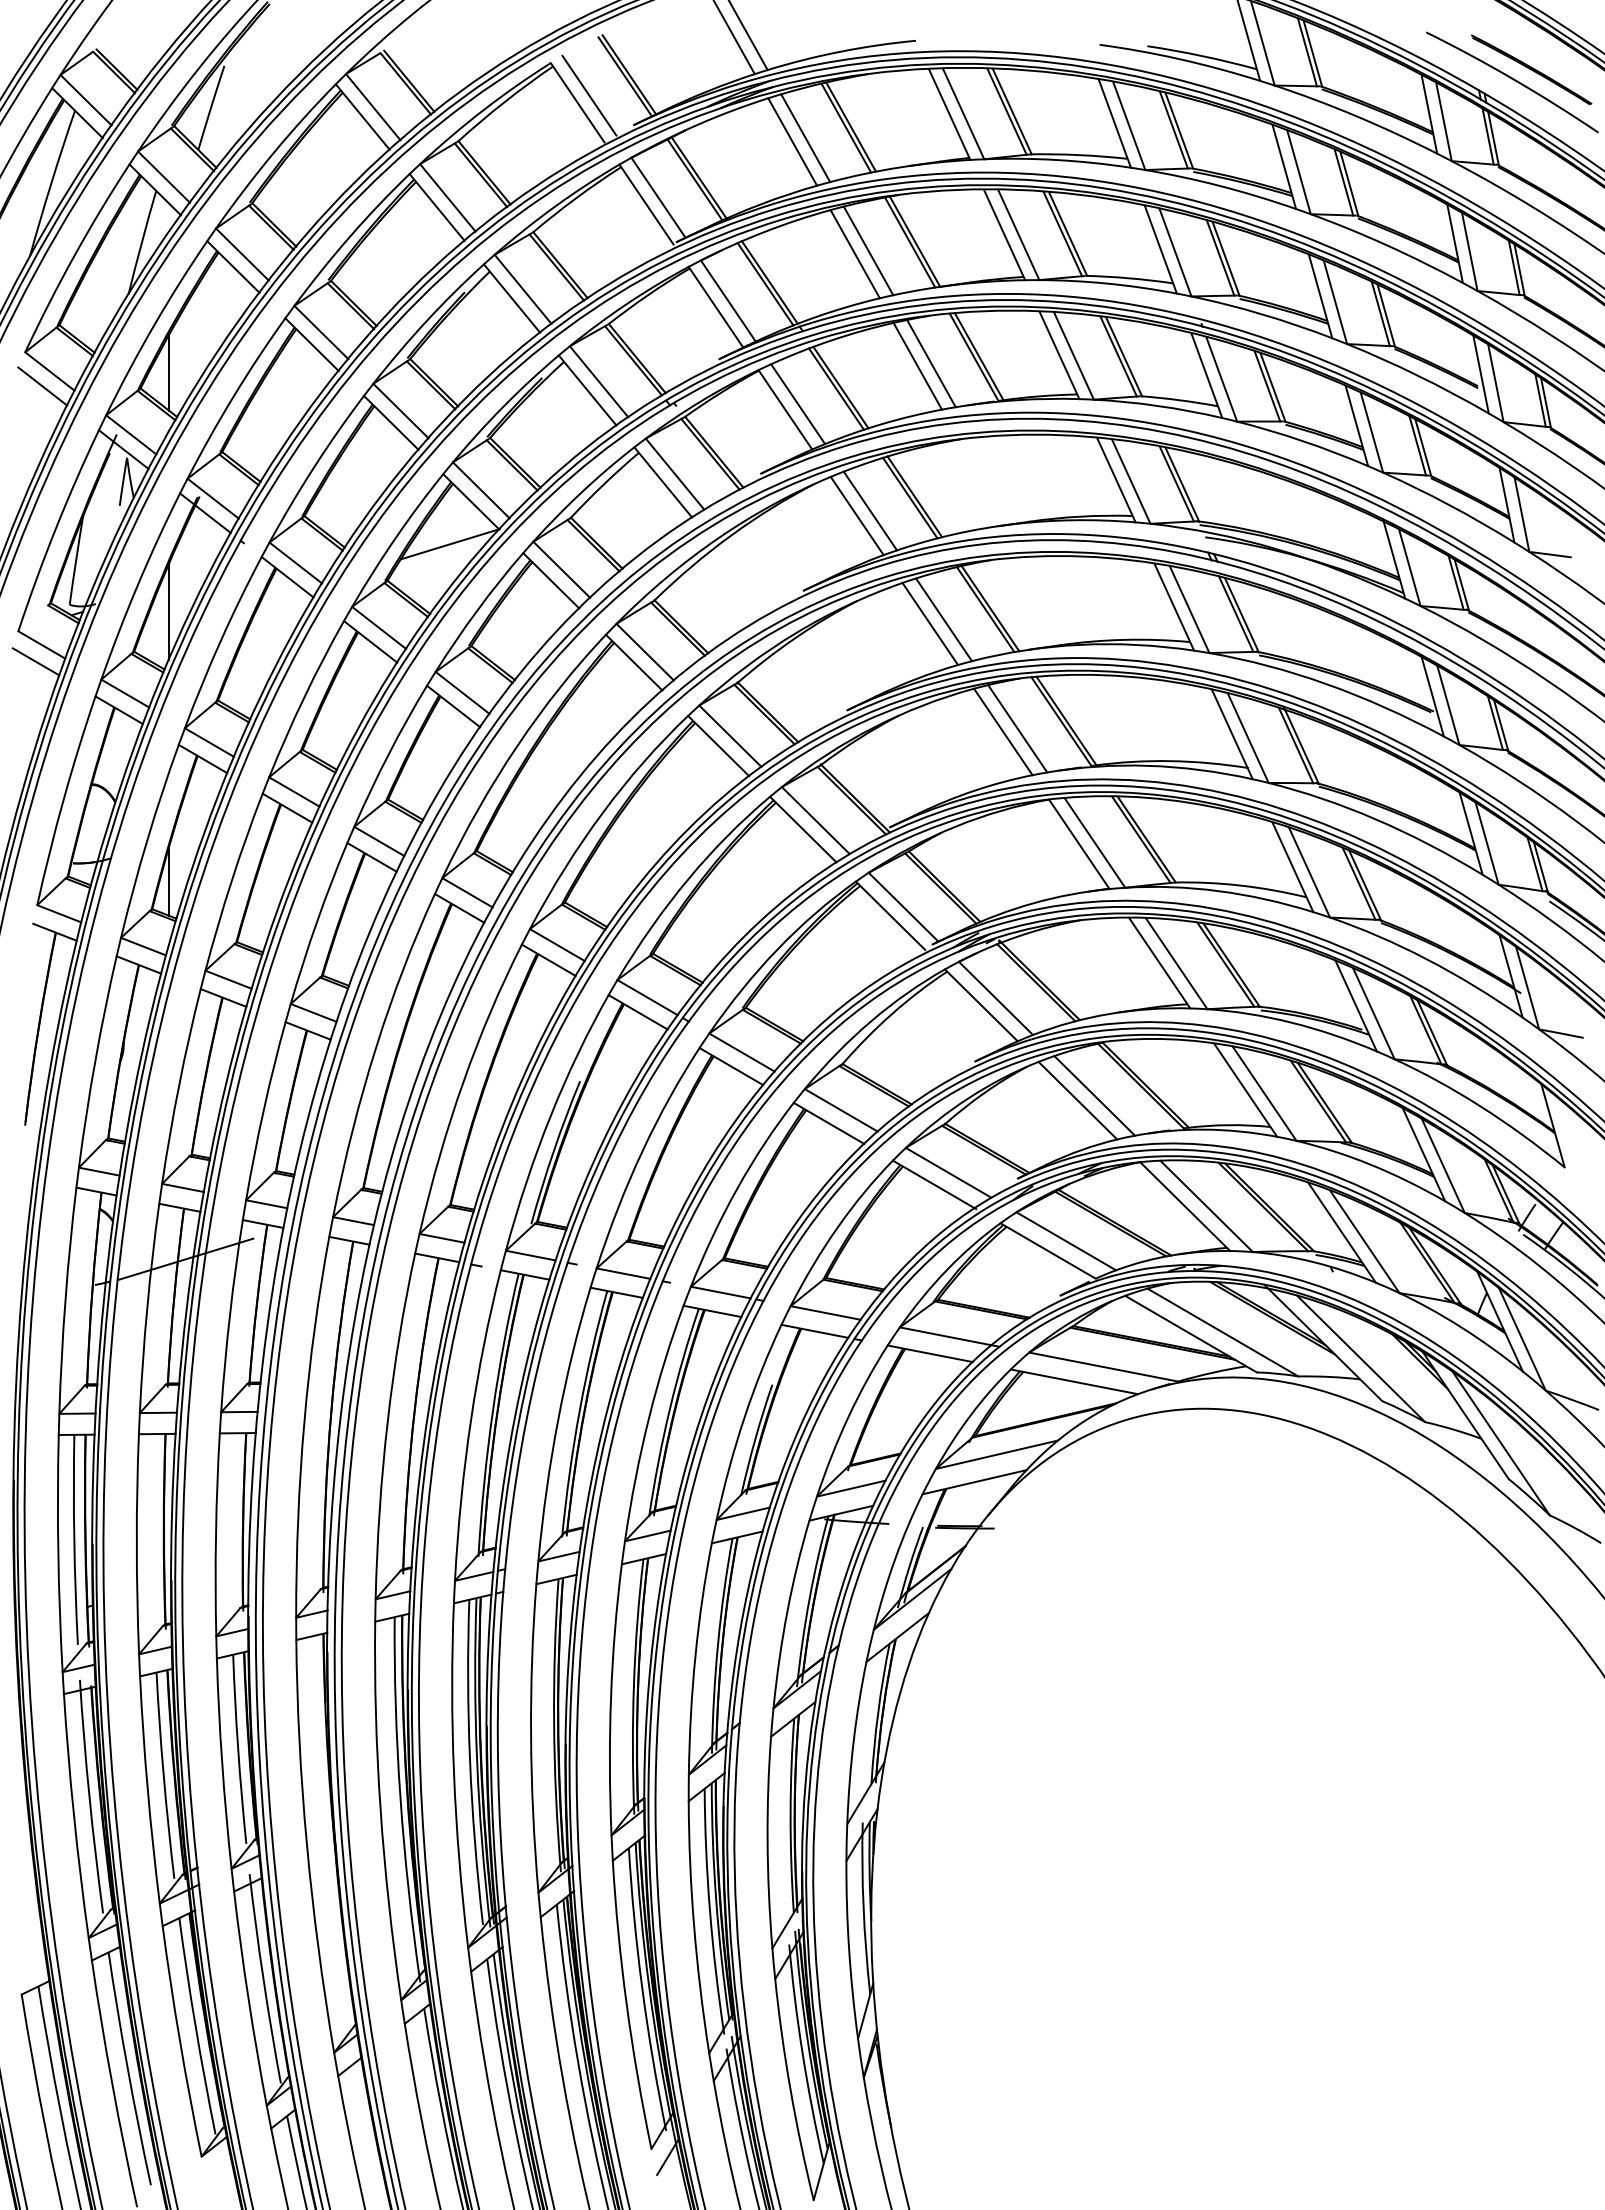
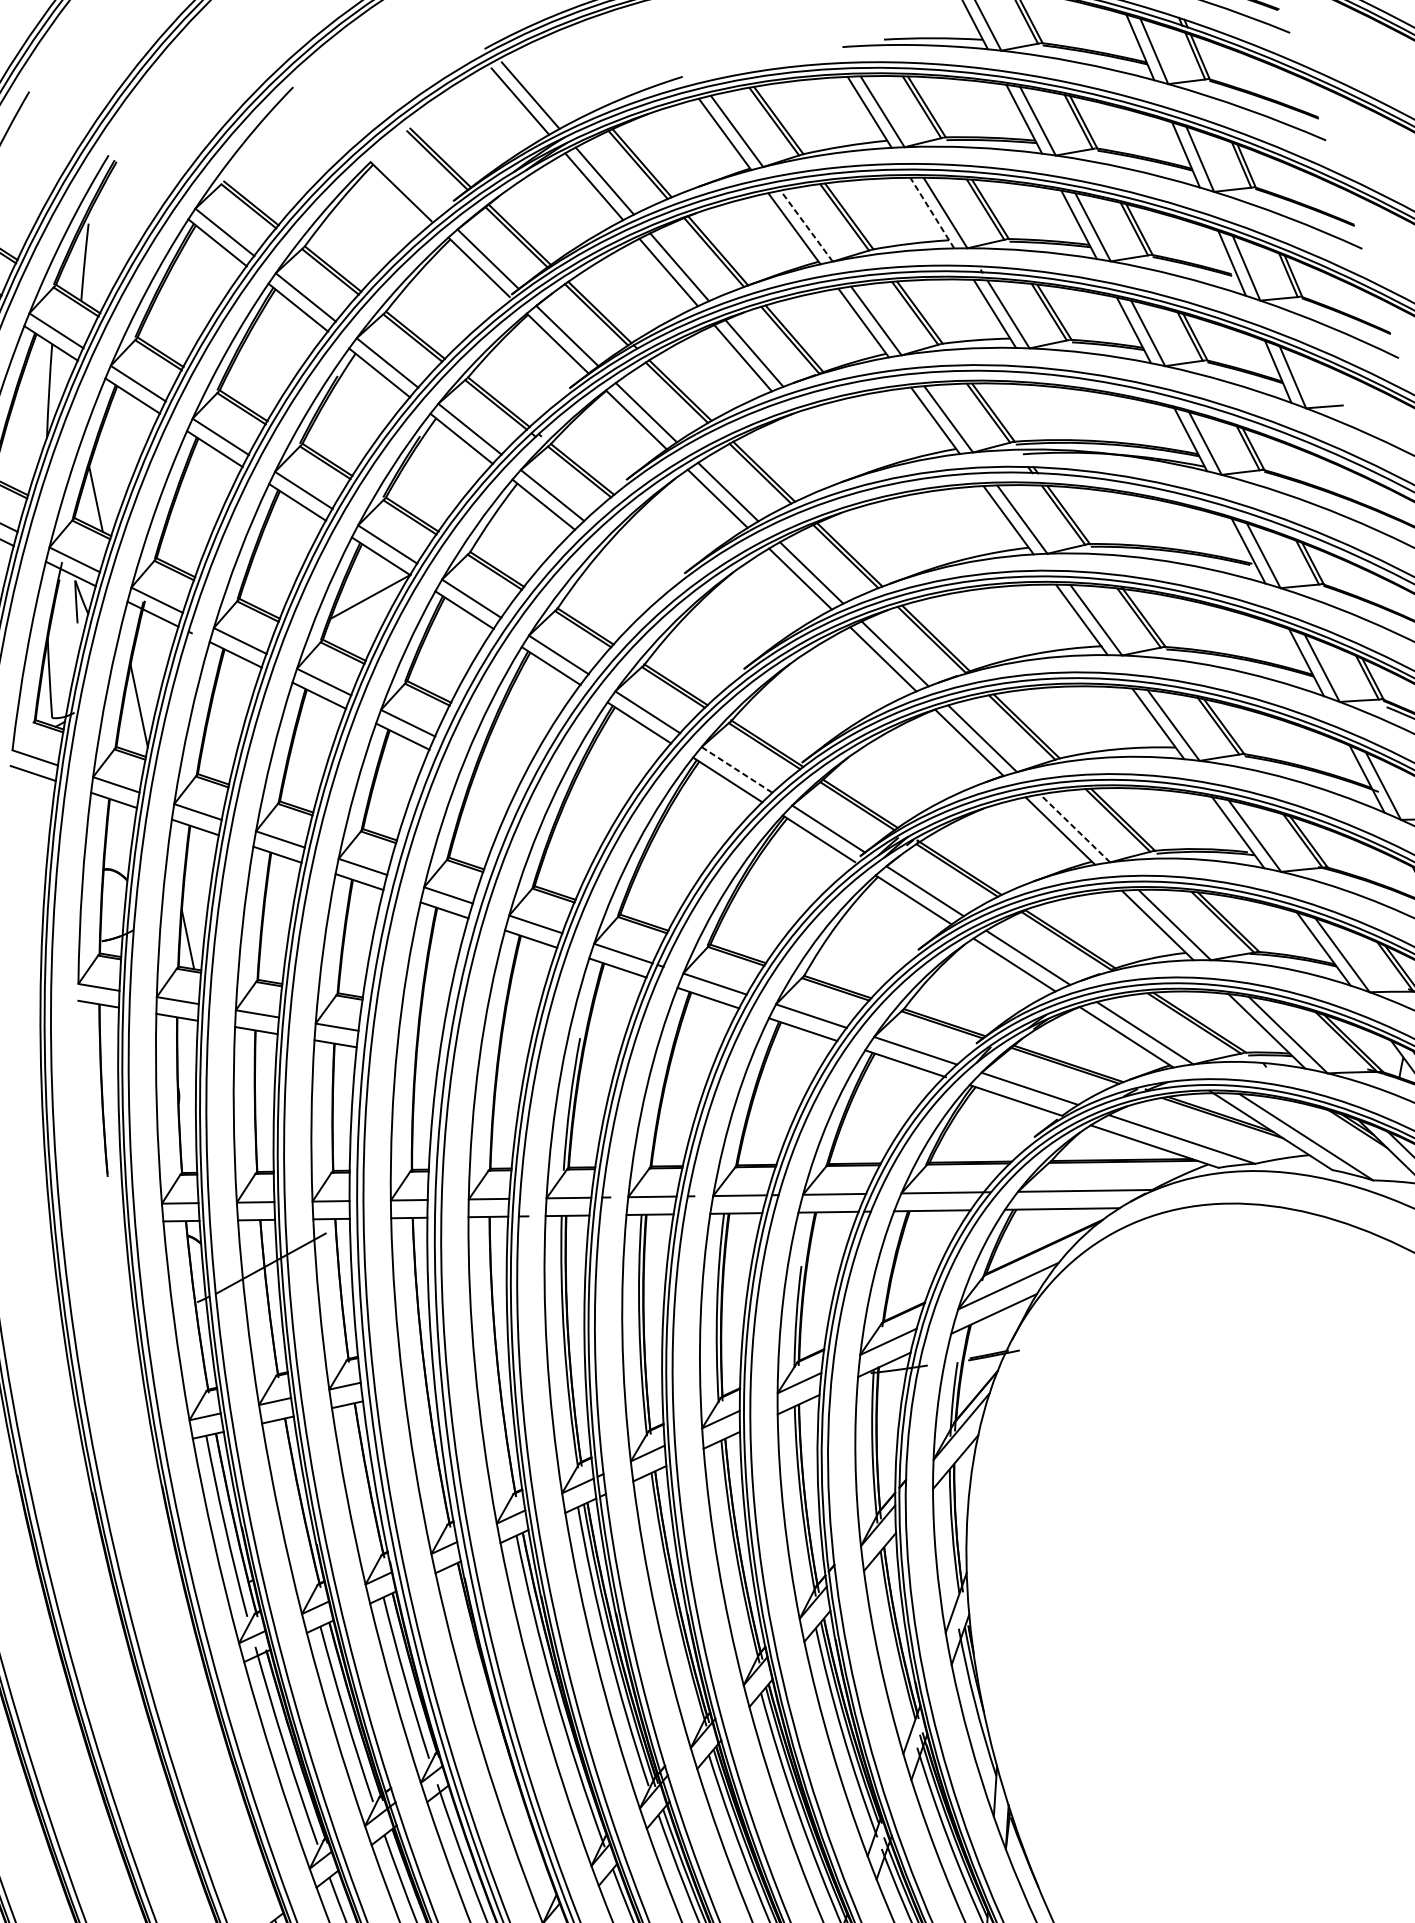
line: (589, 95) -> (410, 183), removed
line: (1018, 234) -> (806, 225), solid -> dashed
line: (1160, 249) -> (932, 213), solid -> dashed
line: (815, 820) -> (736, 769), solid -> dashed
line: (1176, 963) -> (1075, 828), solid -> dashed

